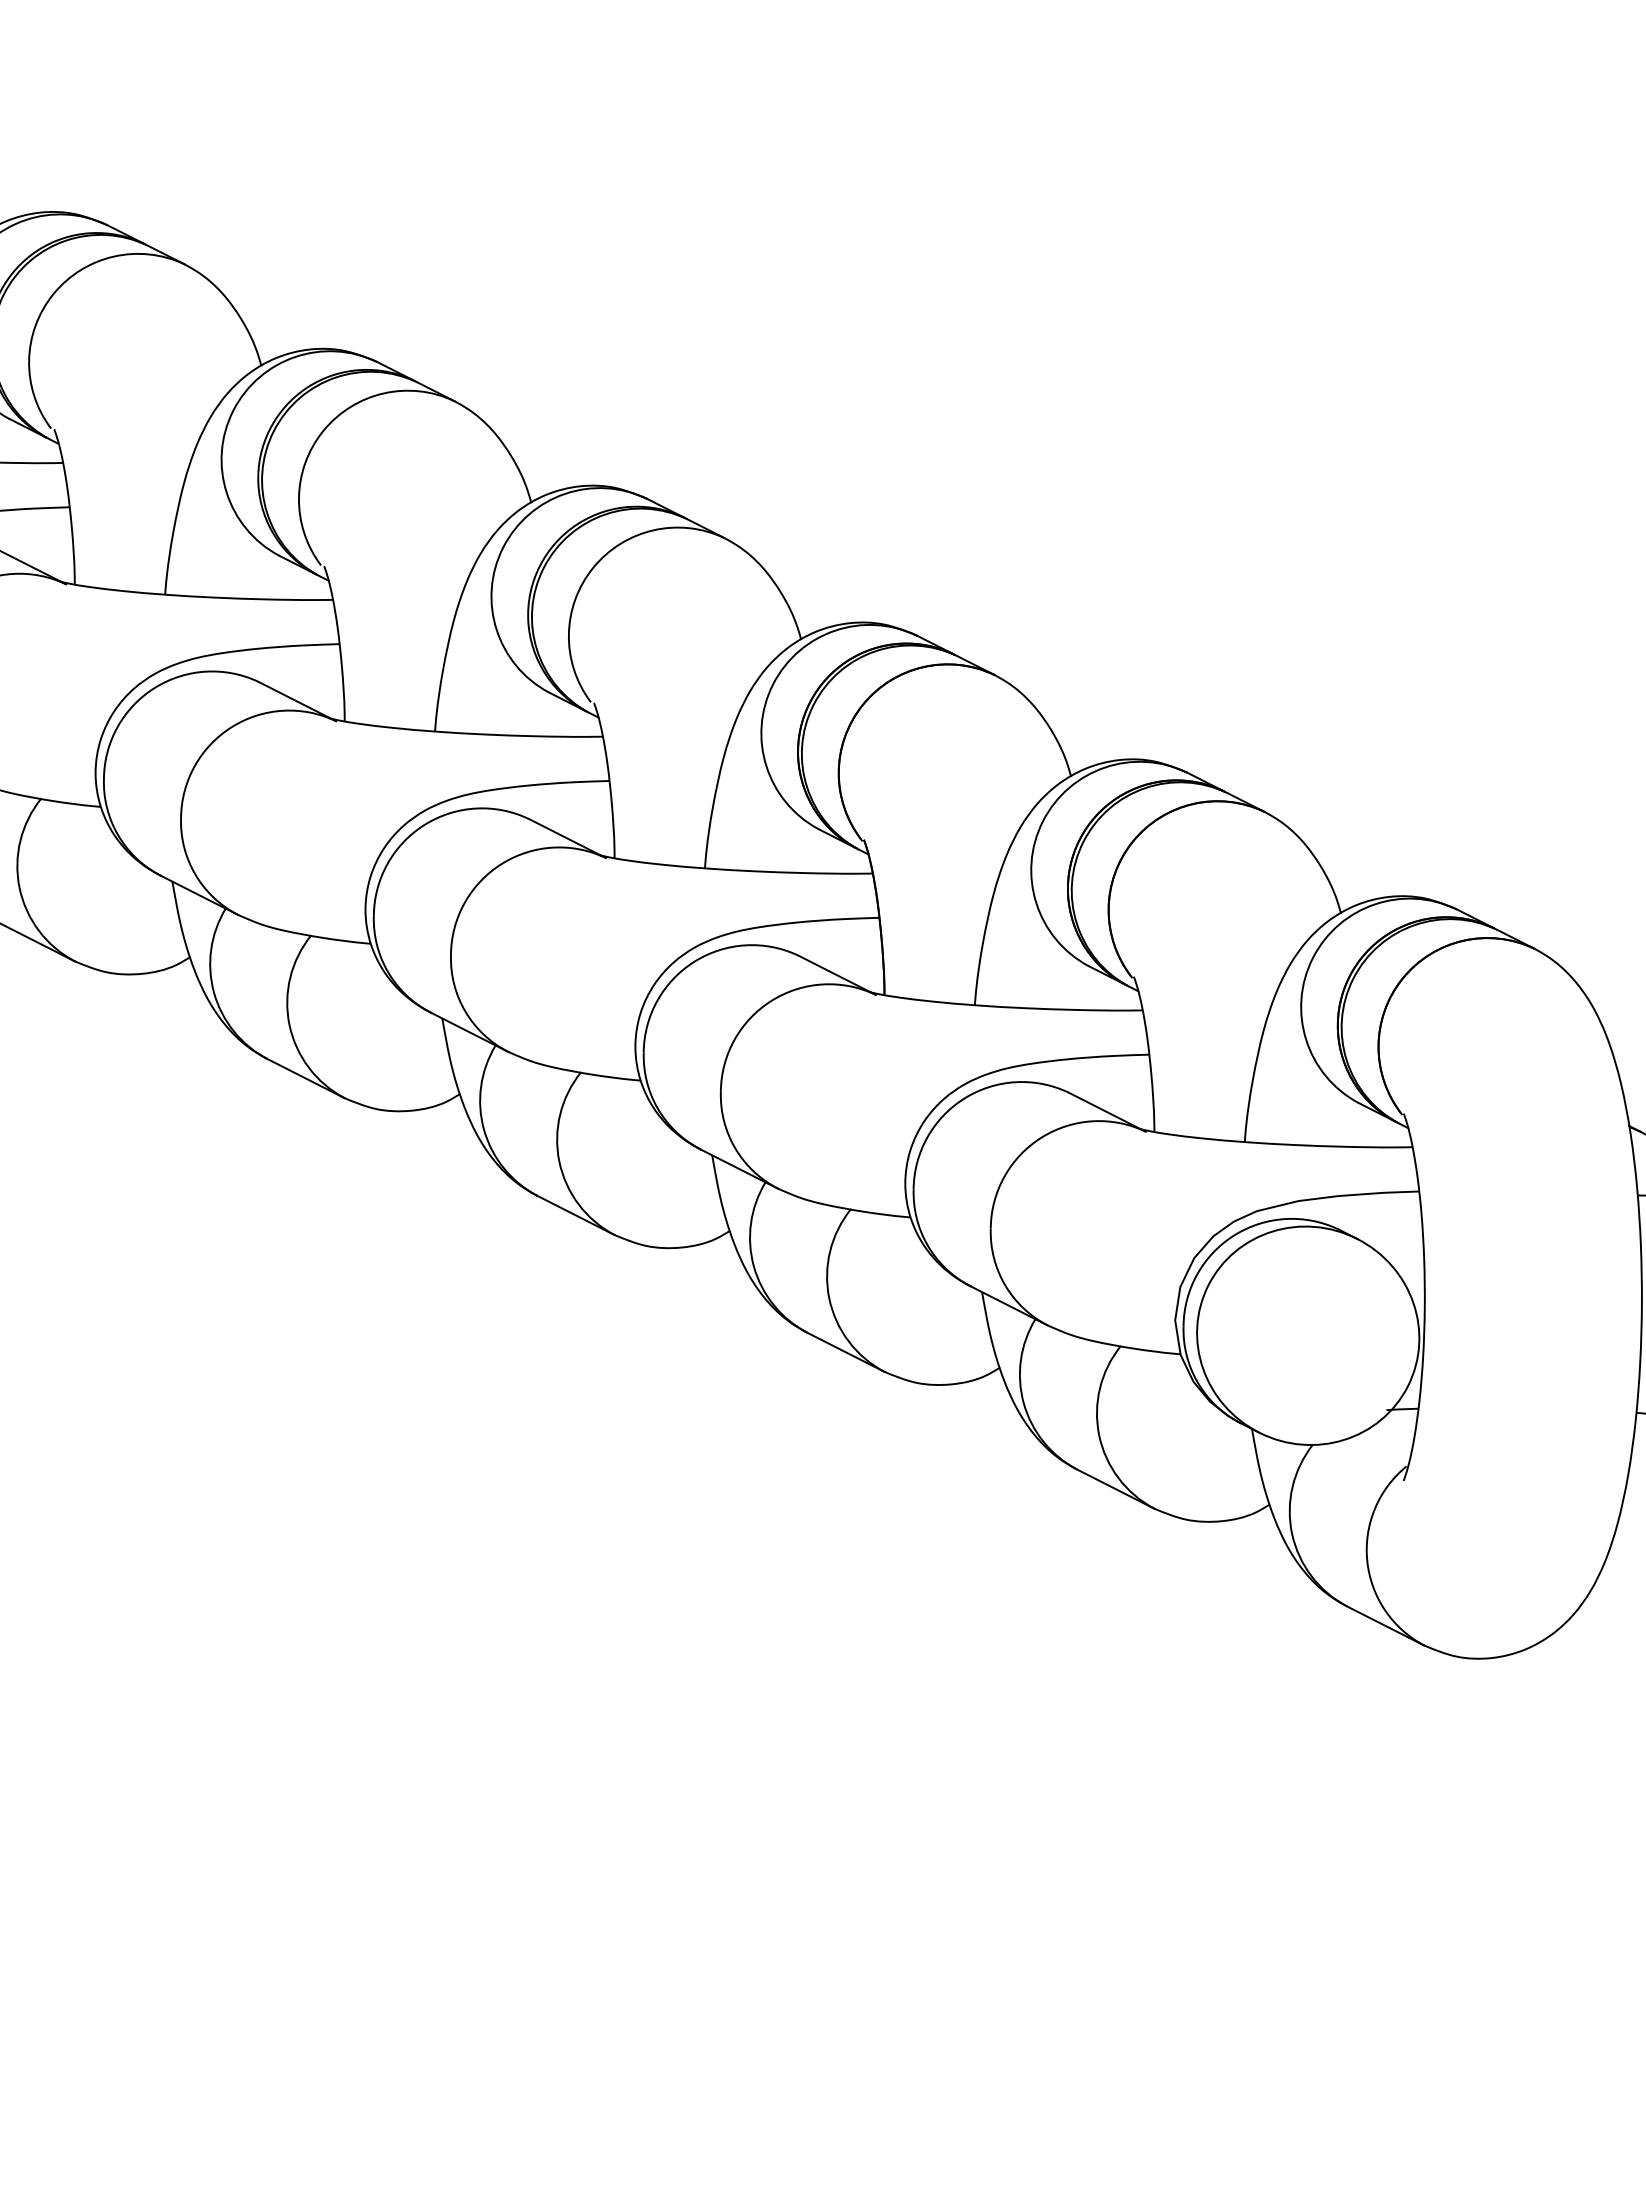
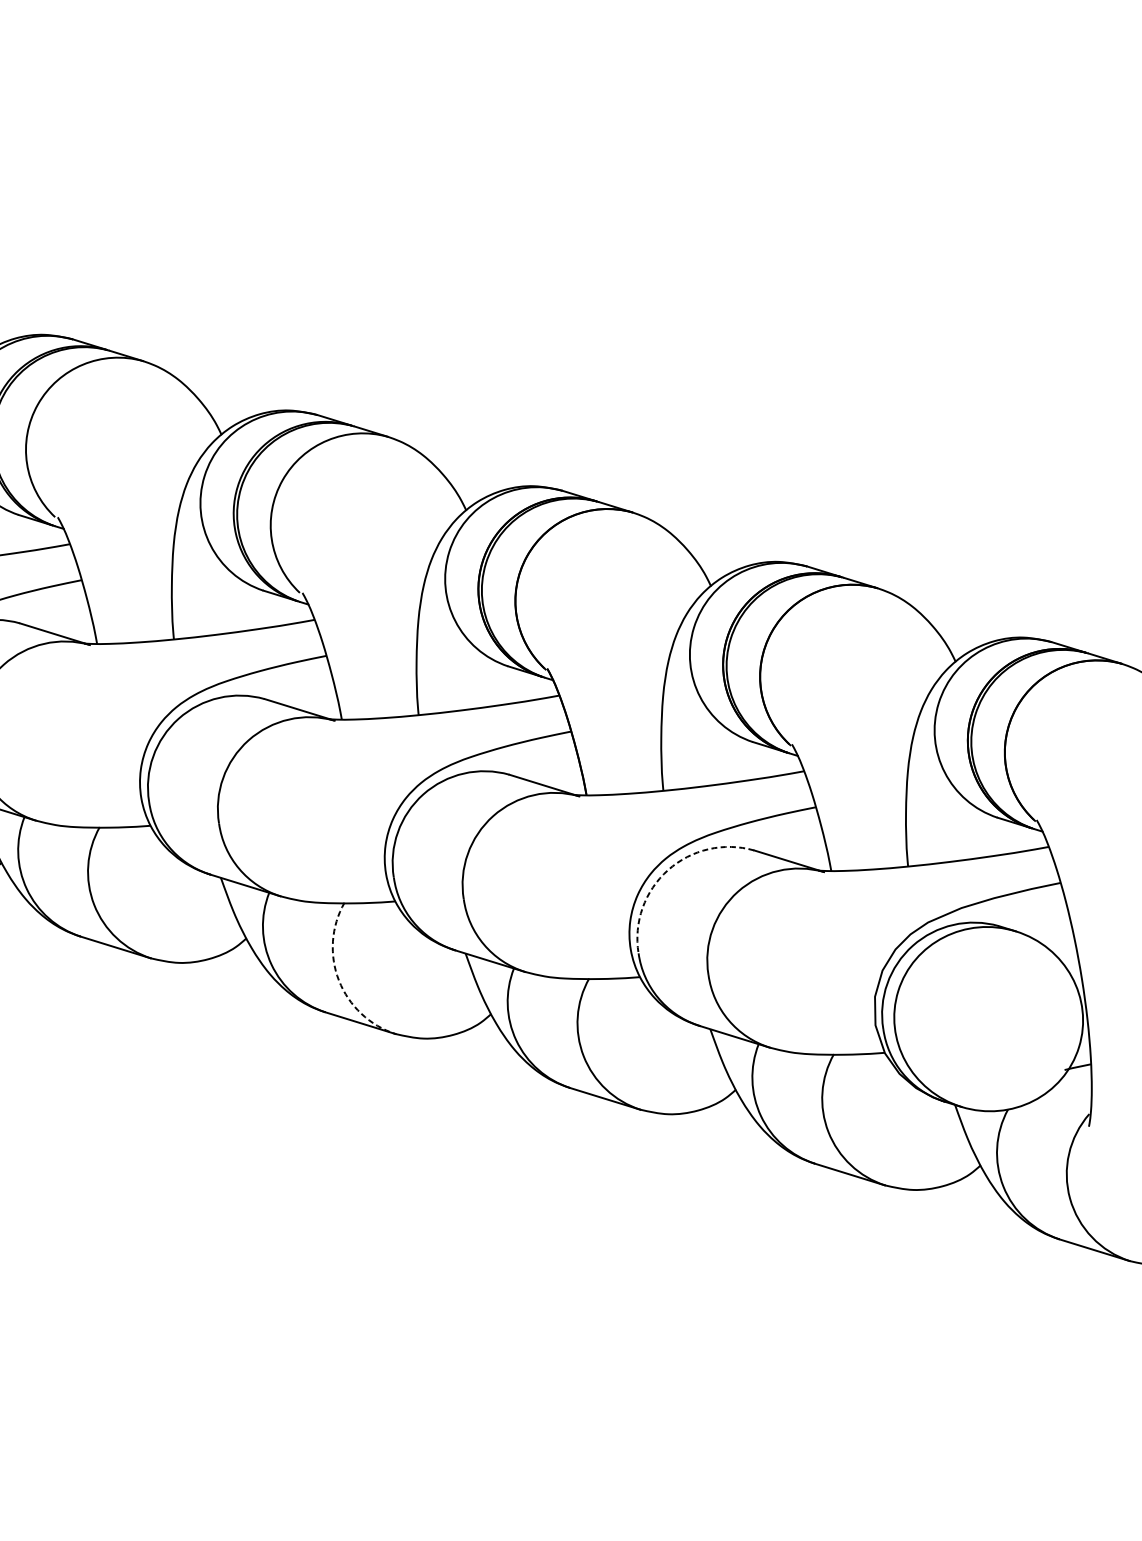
arc: (964, 1098) -> (668, 870), solid -> dashed
arc: (559, 1161) -> (339, 980), solid -> dashed

